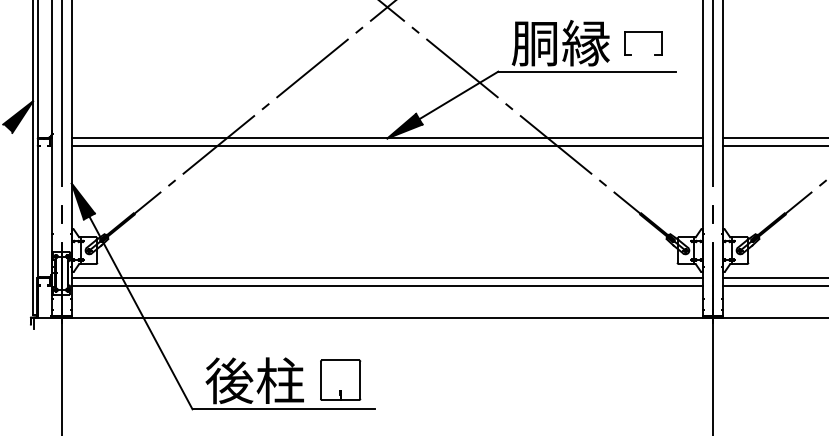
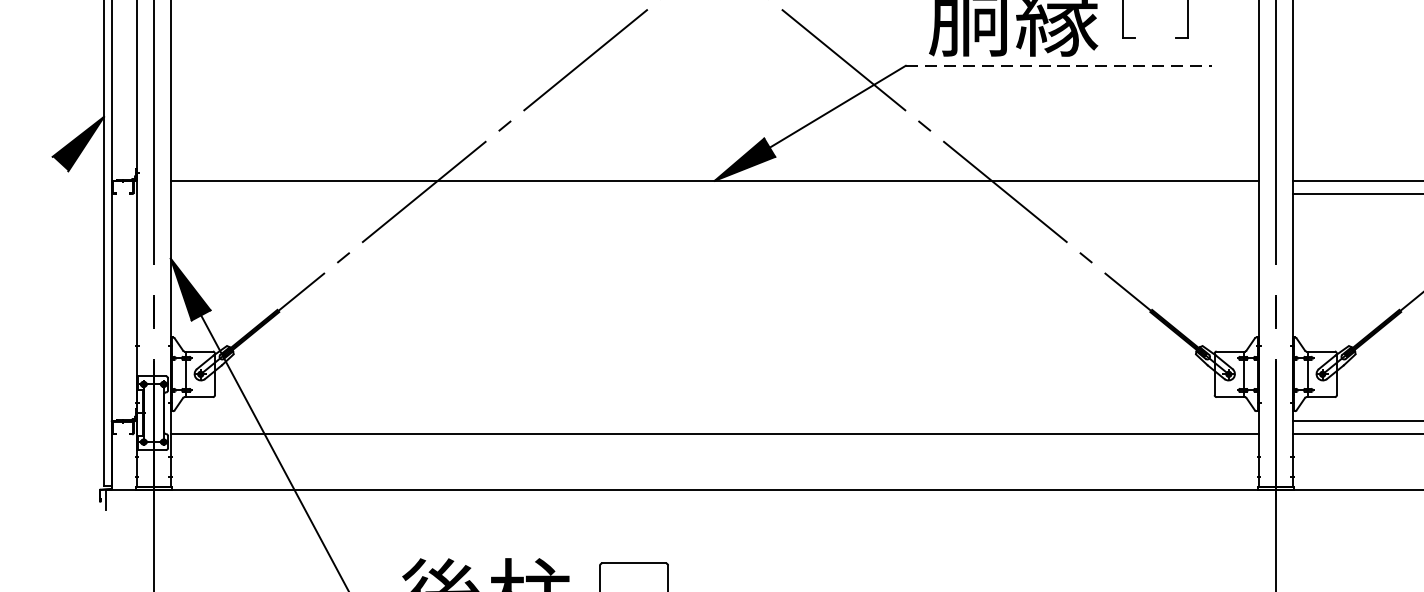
line: (587, 71) -> (1059, 65), solid -> dashed
line: (387, 146) -> (714, 194), removed
line: (387, 277) -> (714, 420), removed

